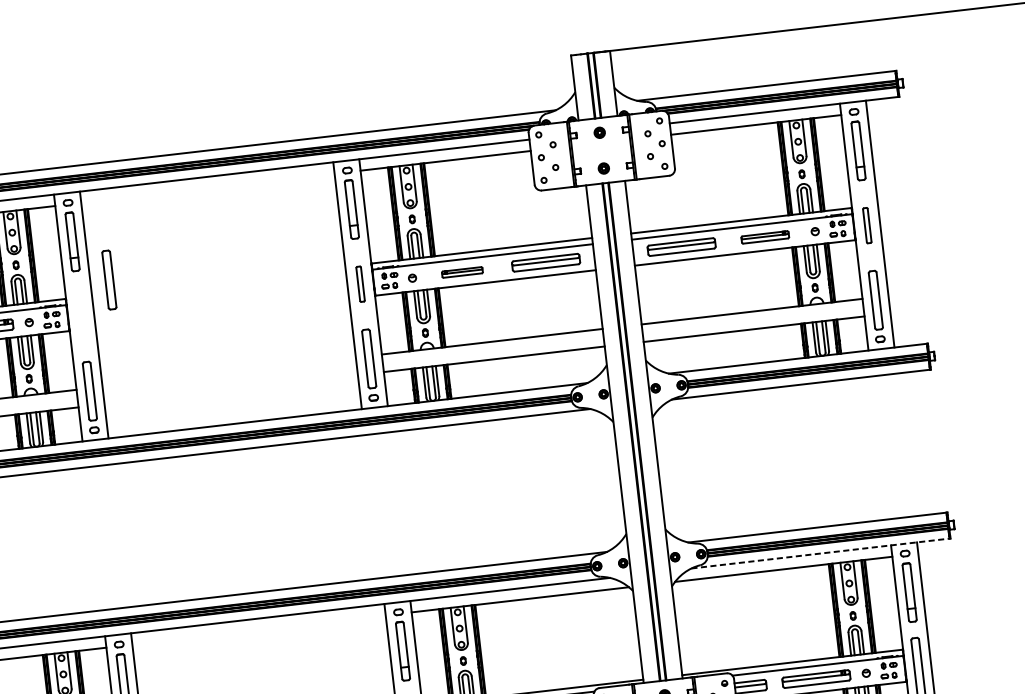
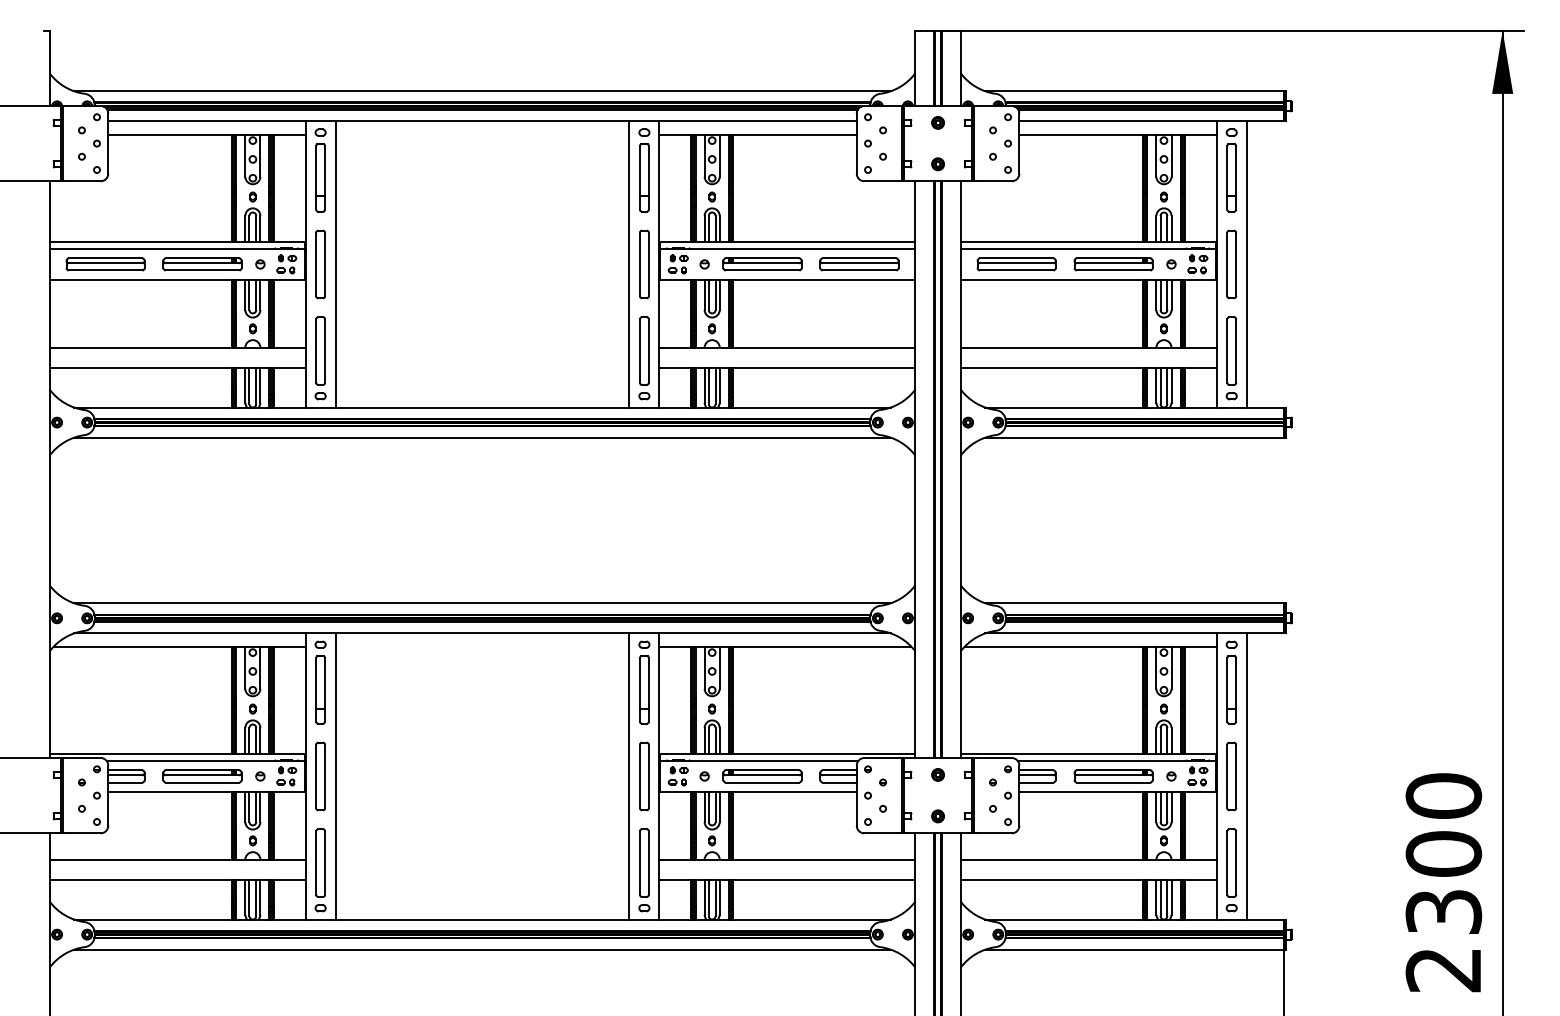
part: (867, 225) -> (1231, 264), size x1.67
part: (765, 237) -> (1113, 264), size x1.43
part: (462, 272) -> (762, 264), size x1.67
part: (109, 280) -> (320, 264), moved
part: (360, 284) -> (644, 264), size x1.67
line: (820, 553) -> (1134, 633), dashed -> solid

